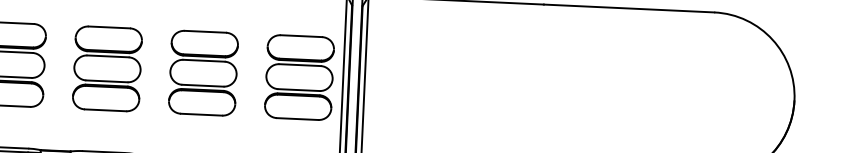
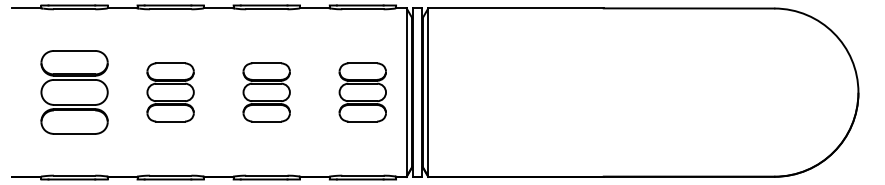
part: (107, 68) -> (170, 92), size x0.7
part: (203, 73) -> (266, 92), size x0.7
part: (299, 77) -> (362, 92), size x0.7

